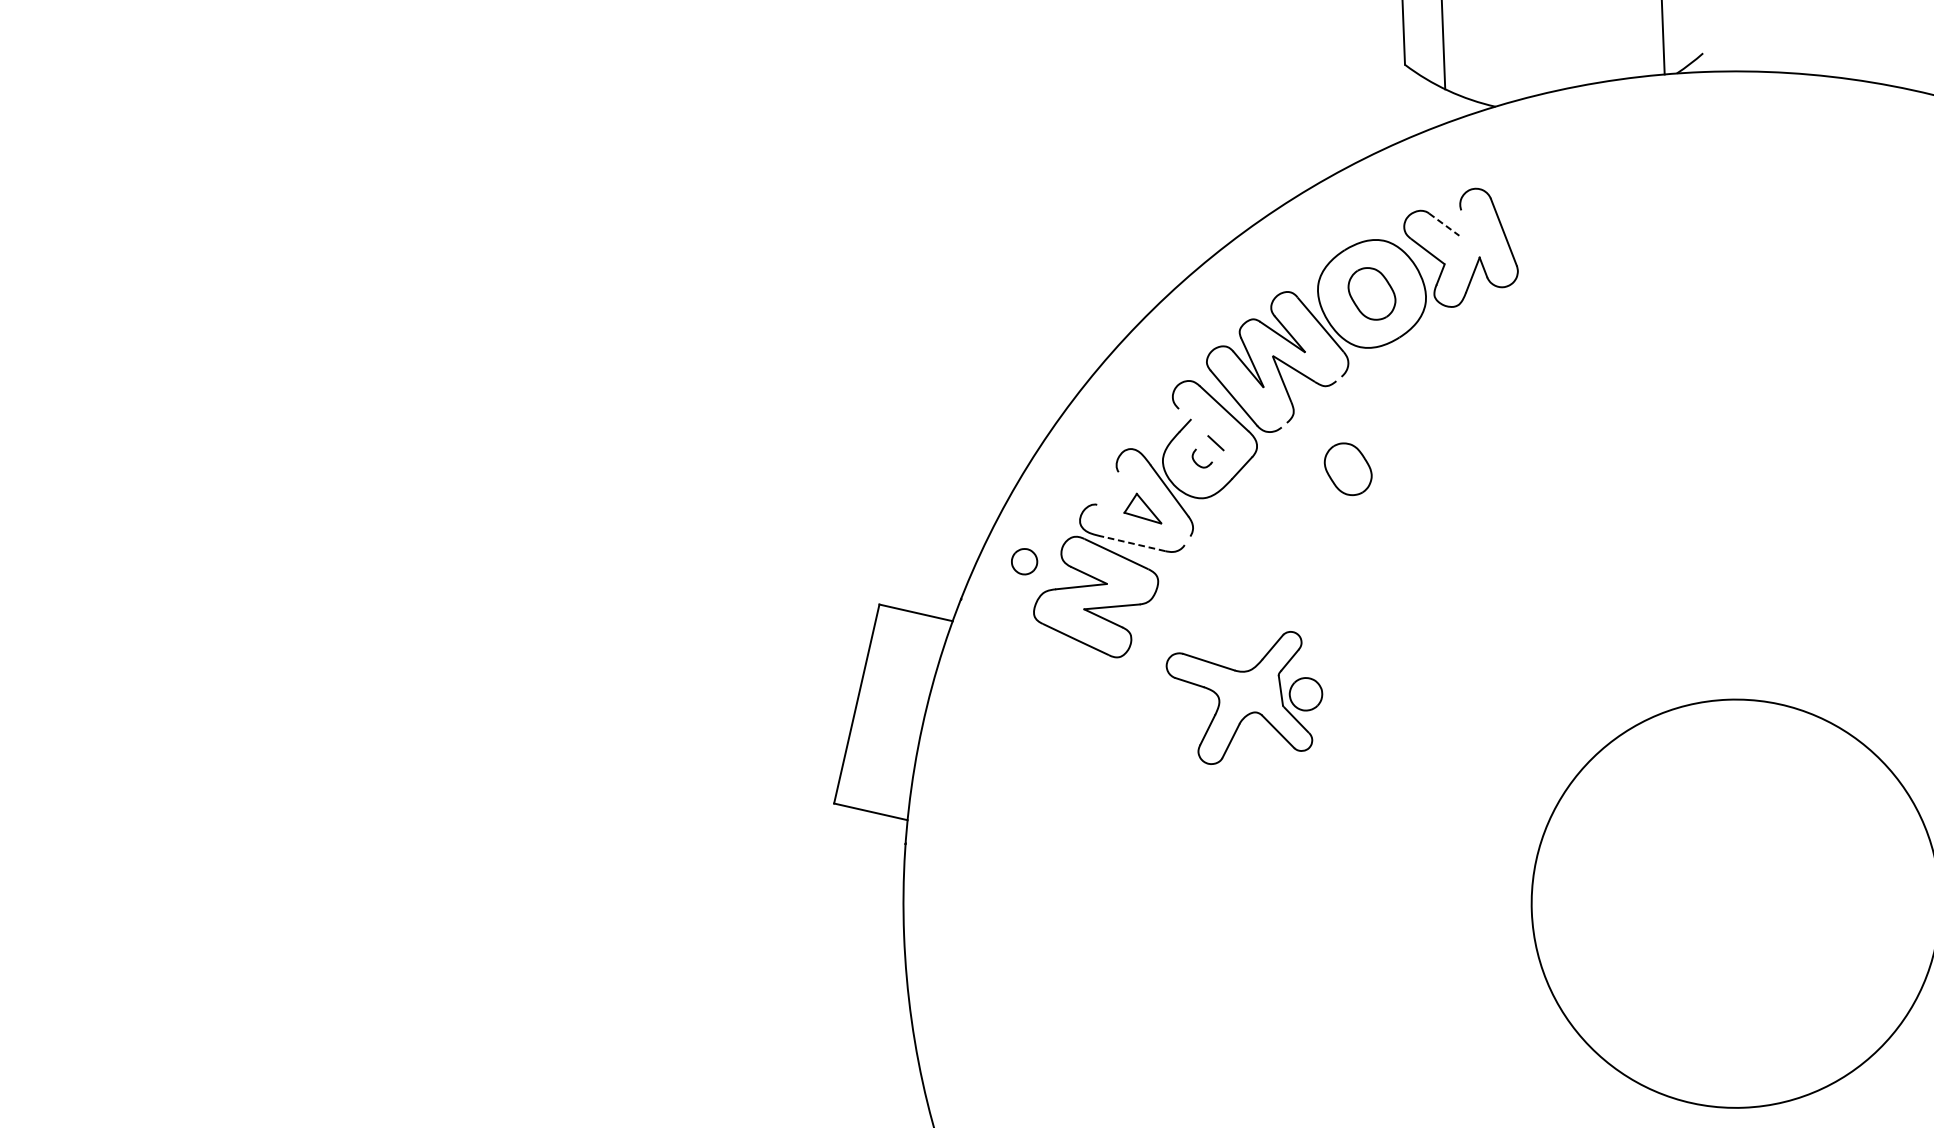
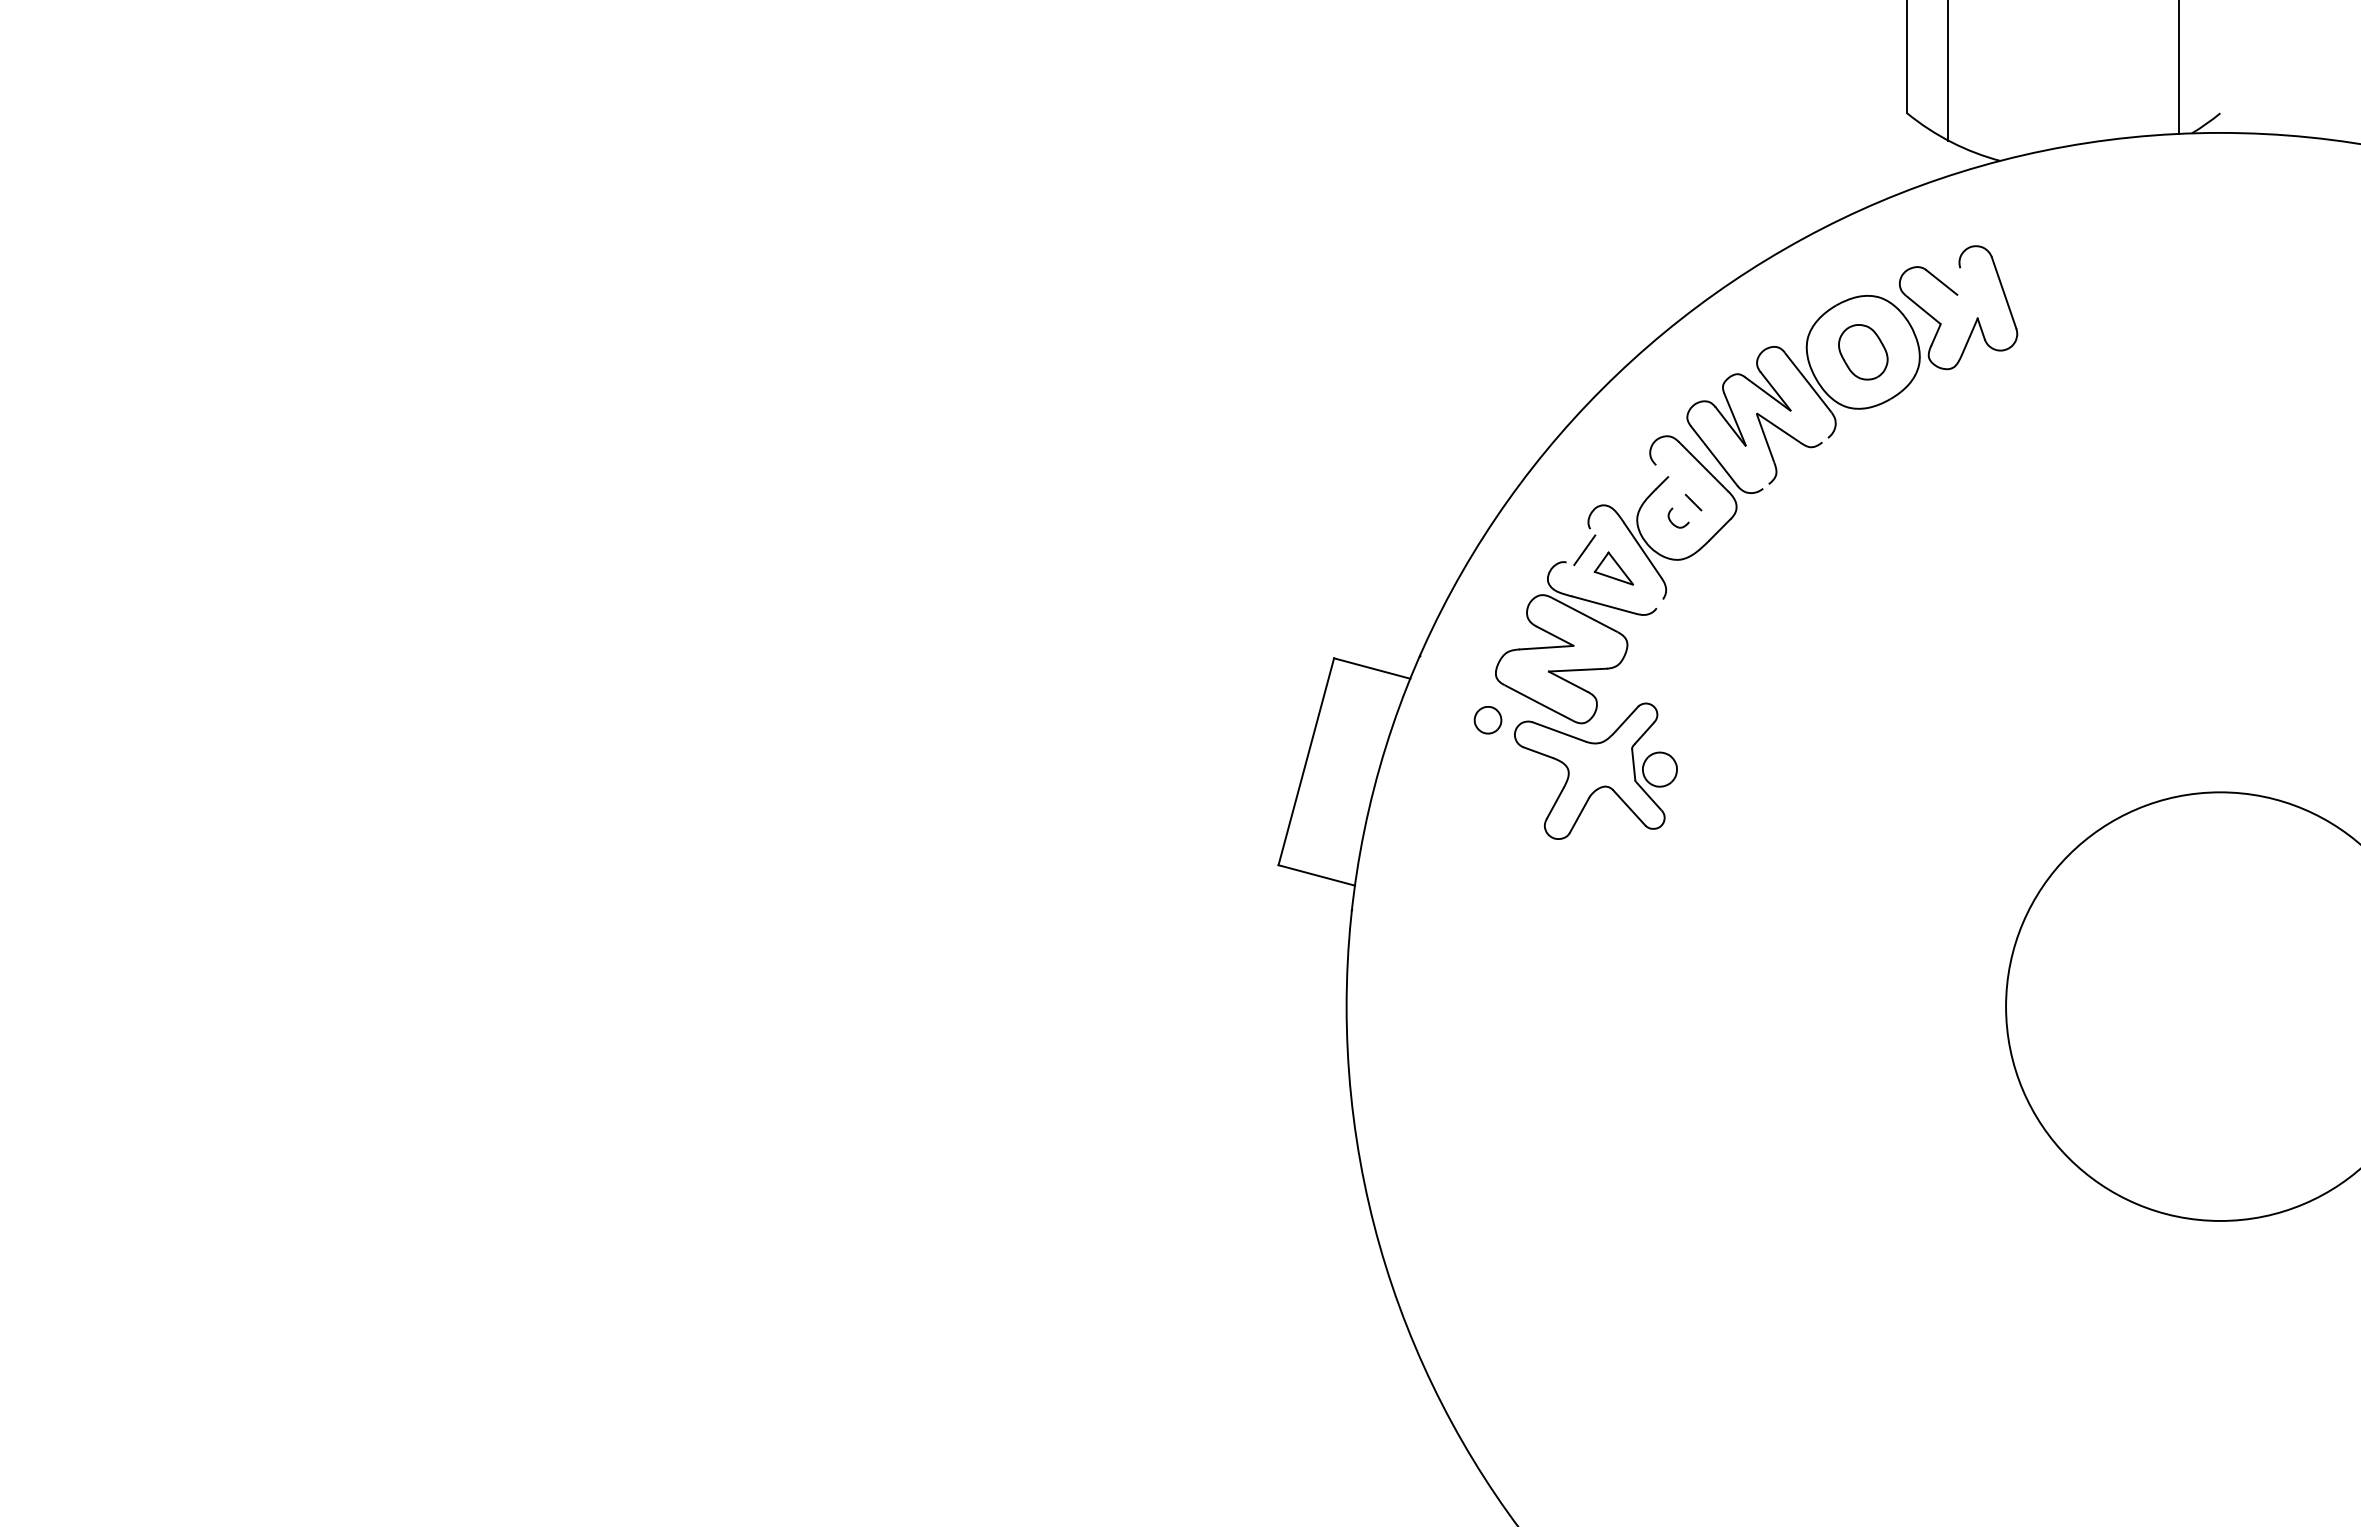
line: (1443, 224) -> (1941, 282), dashed -> solid
part: (1348, 469) -> (1831, 535), removed
line: (1113, 492) -> (1584, 550), added
line: (1134, 544) -> (1604, 605), dashed -> solid
part: (1024, 561) -> (1487, 720), moved
part: (1244, 697) -> (1595, 770), moved

